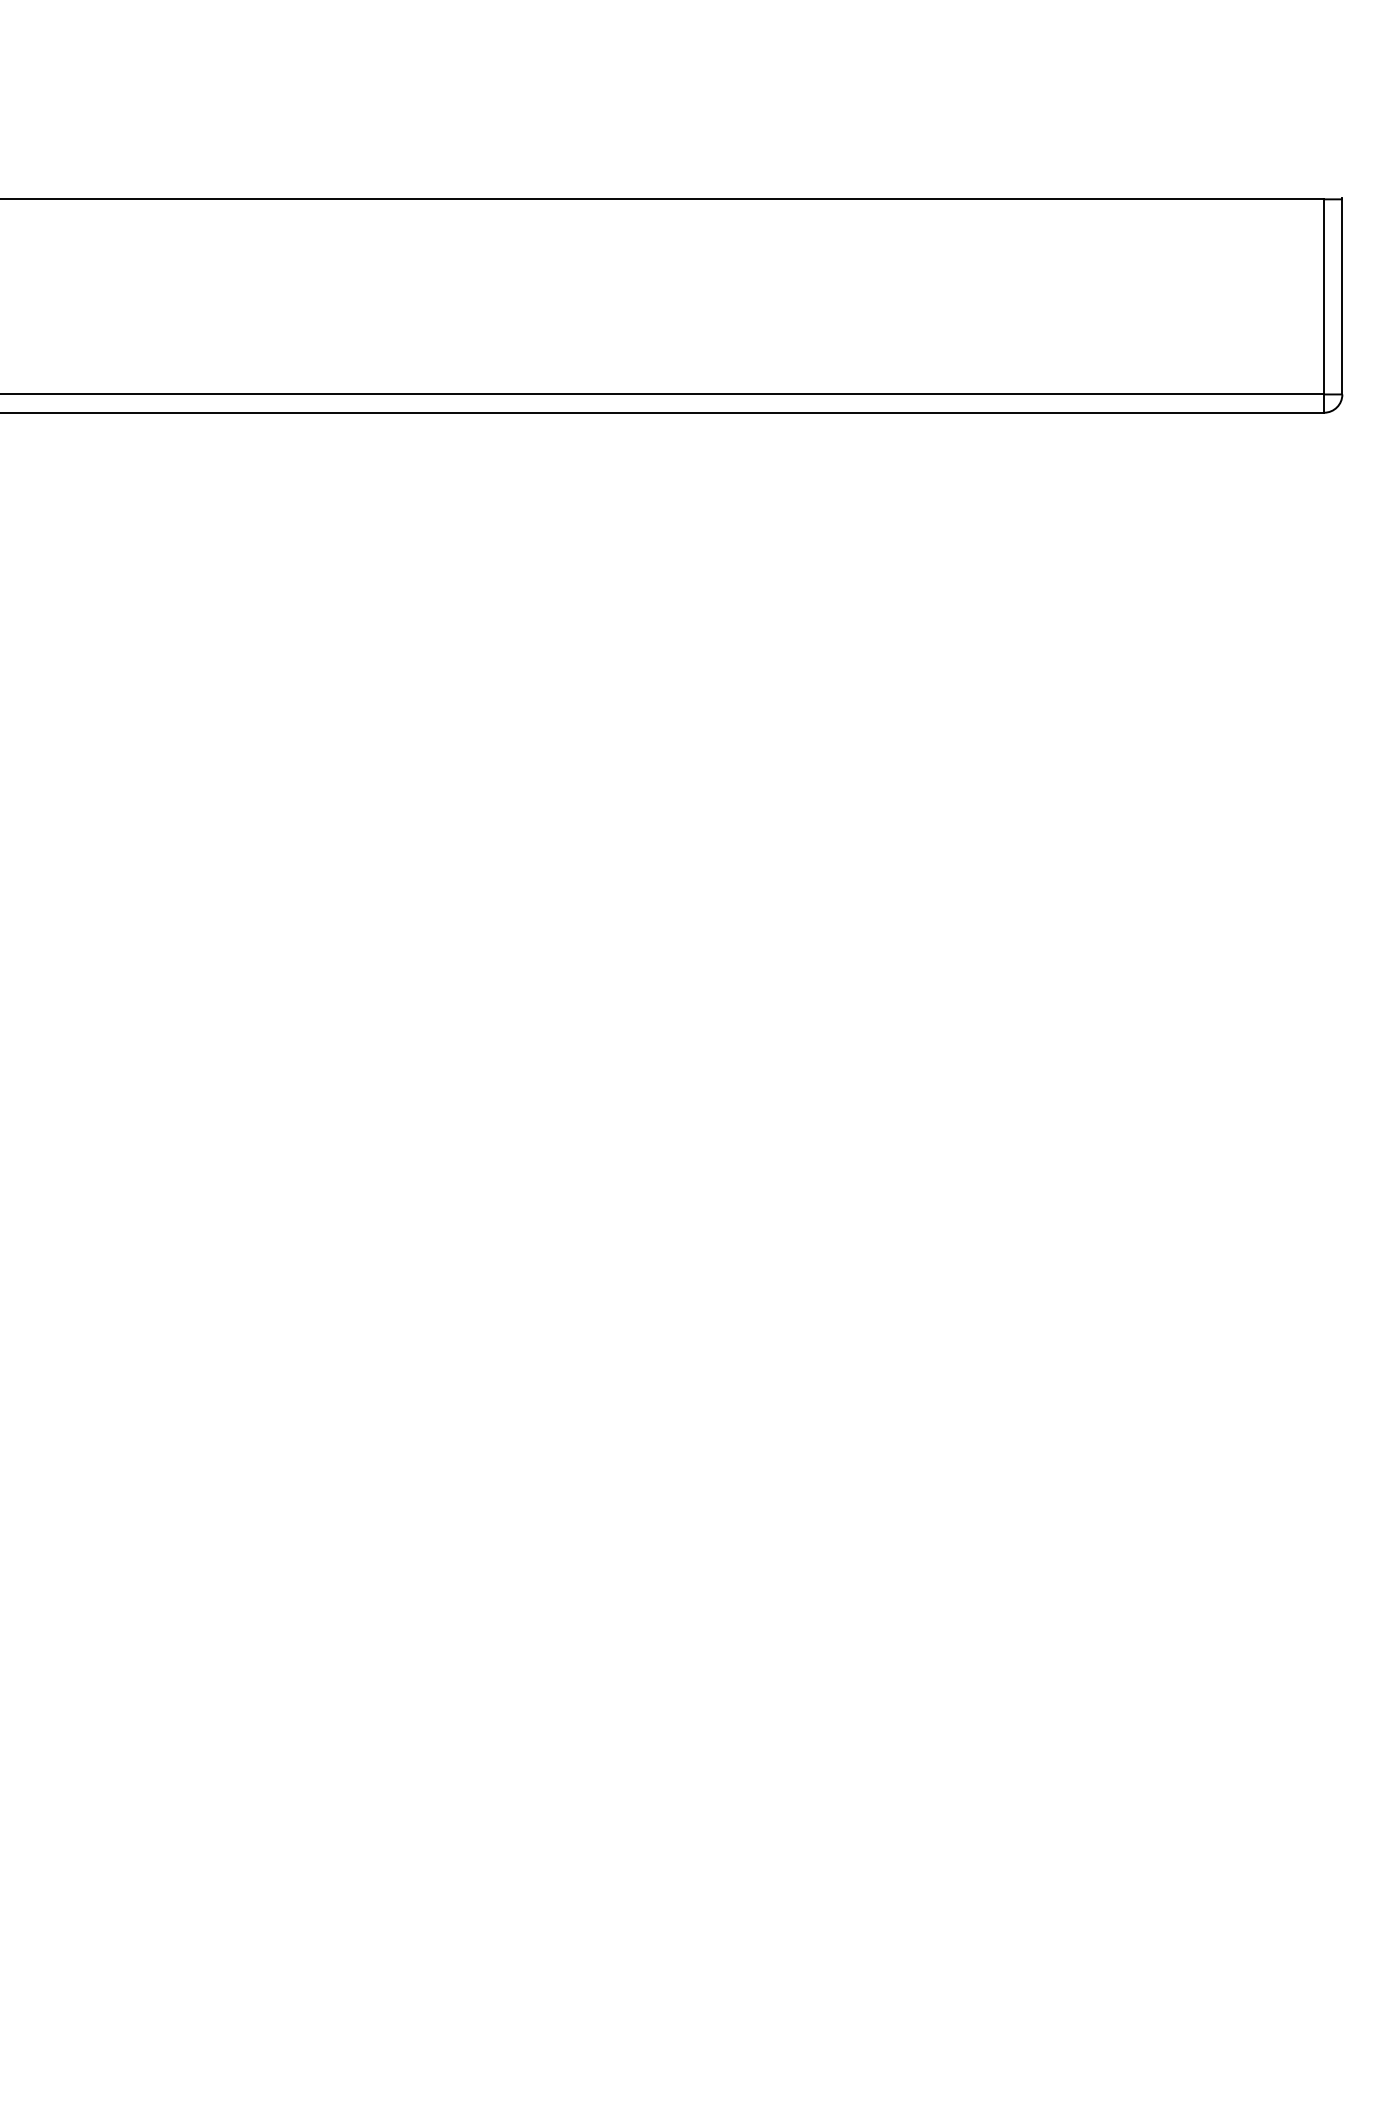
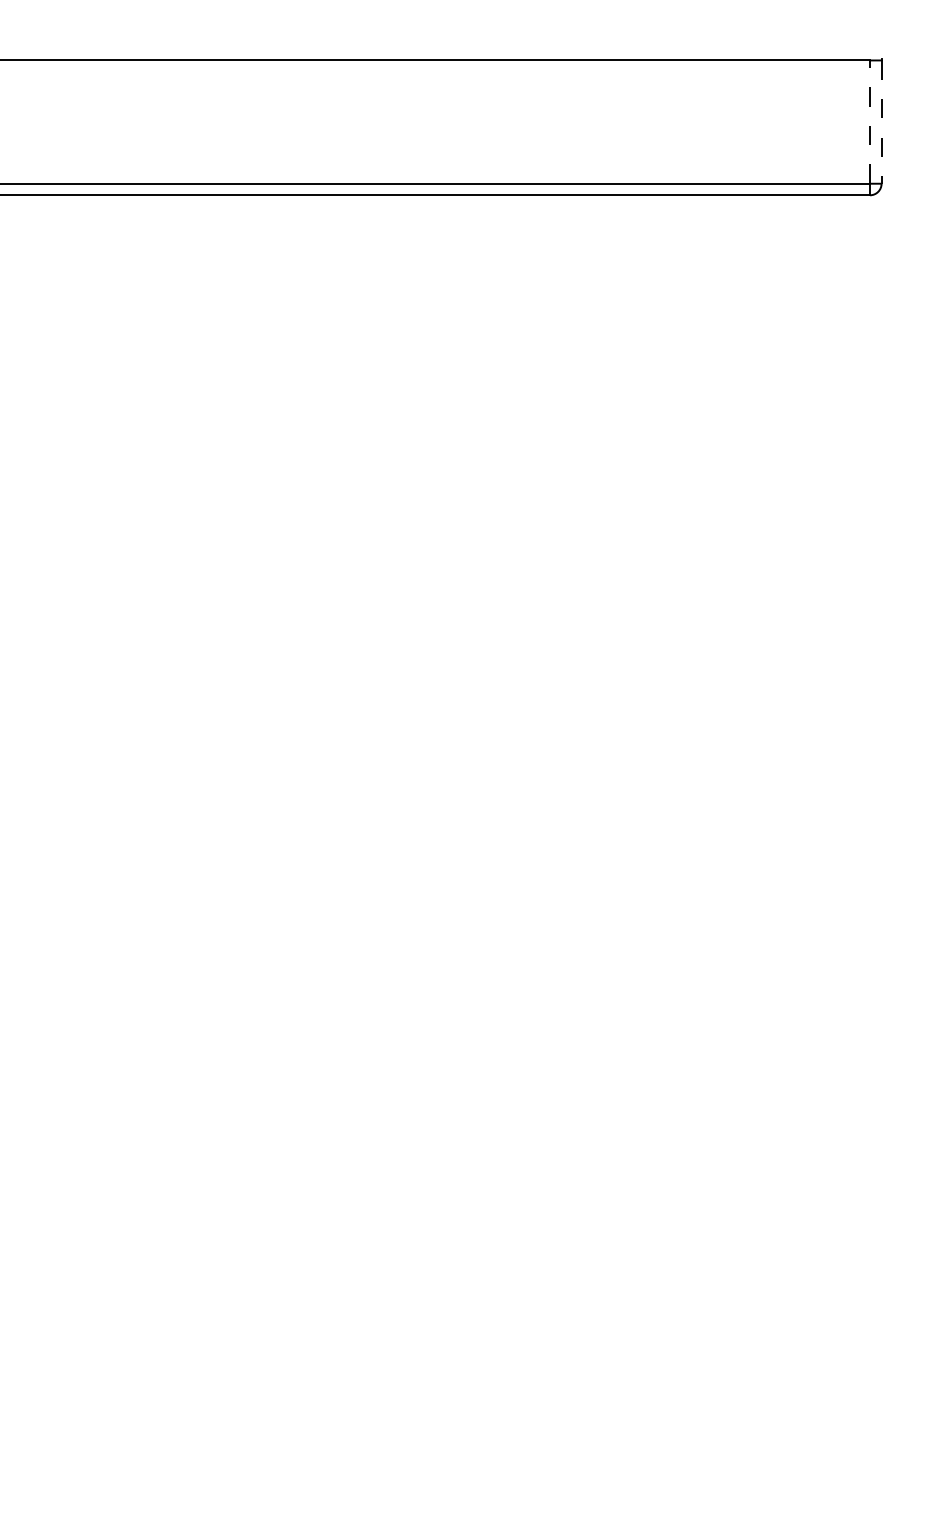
line: (1324, 297) -> (870, 122), solid -> dashed
line: (1342, 297) -> (881, 122), solid -> dashed

